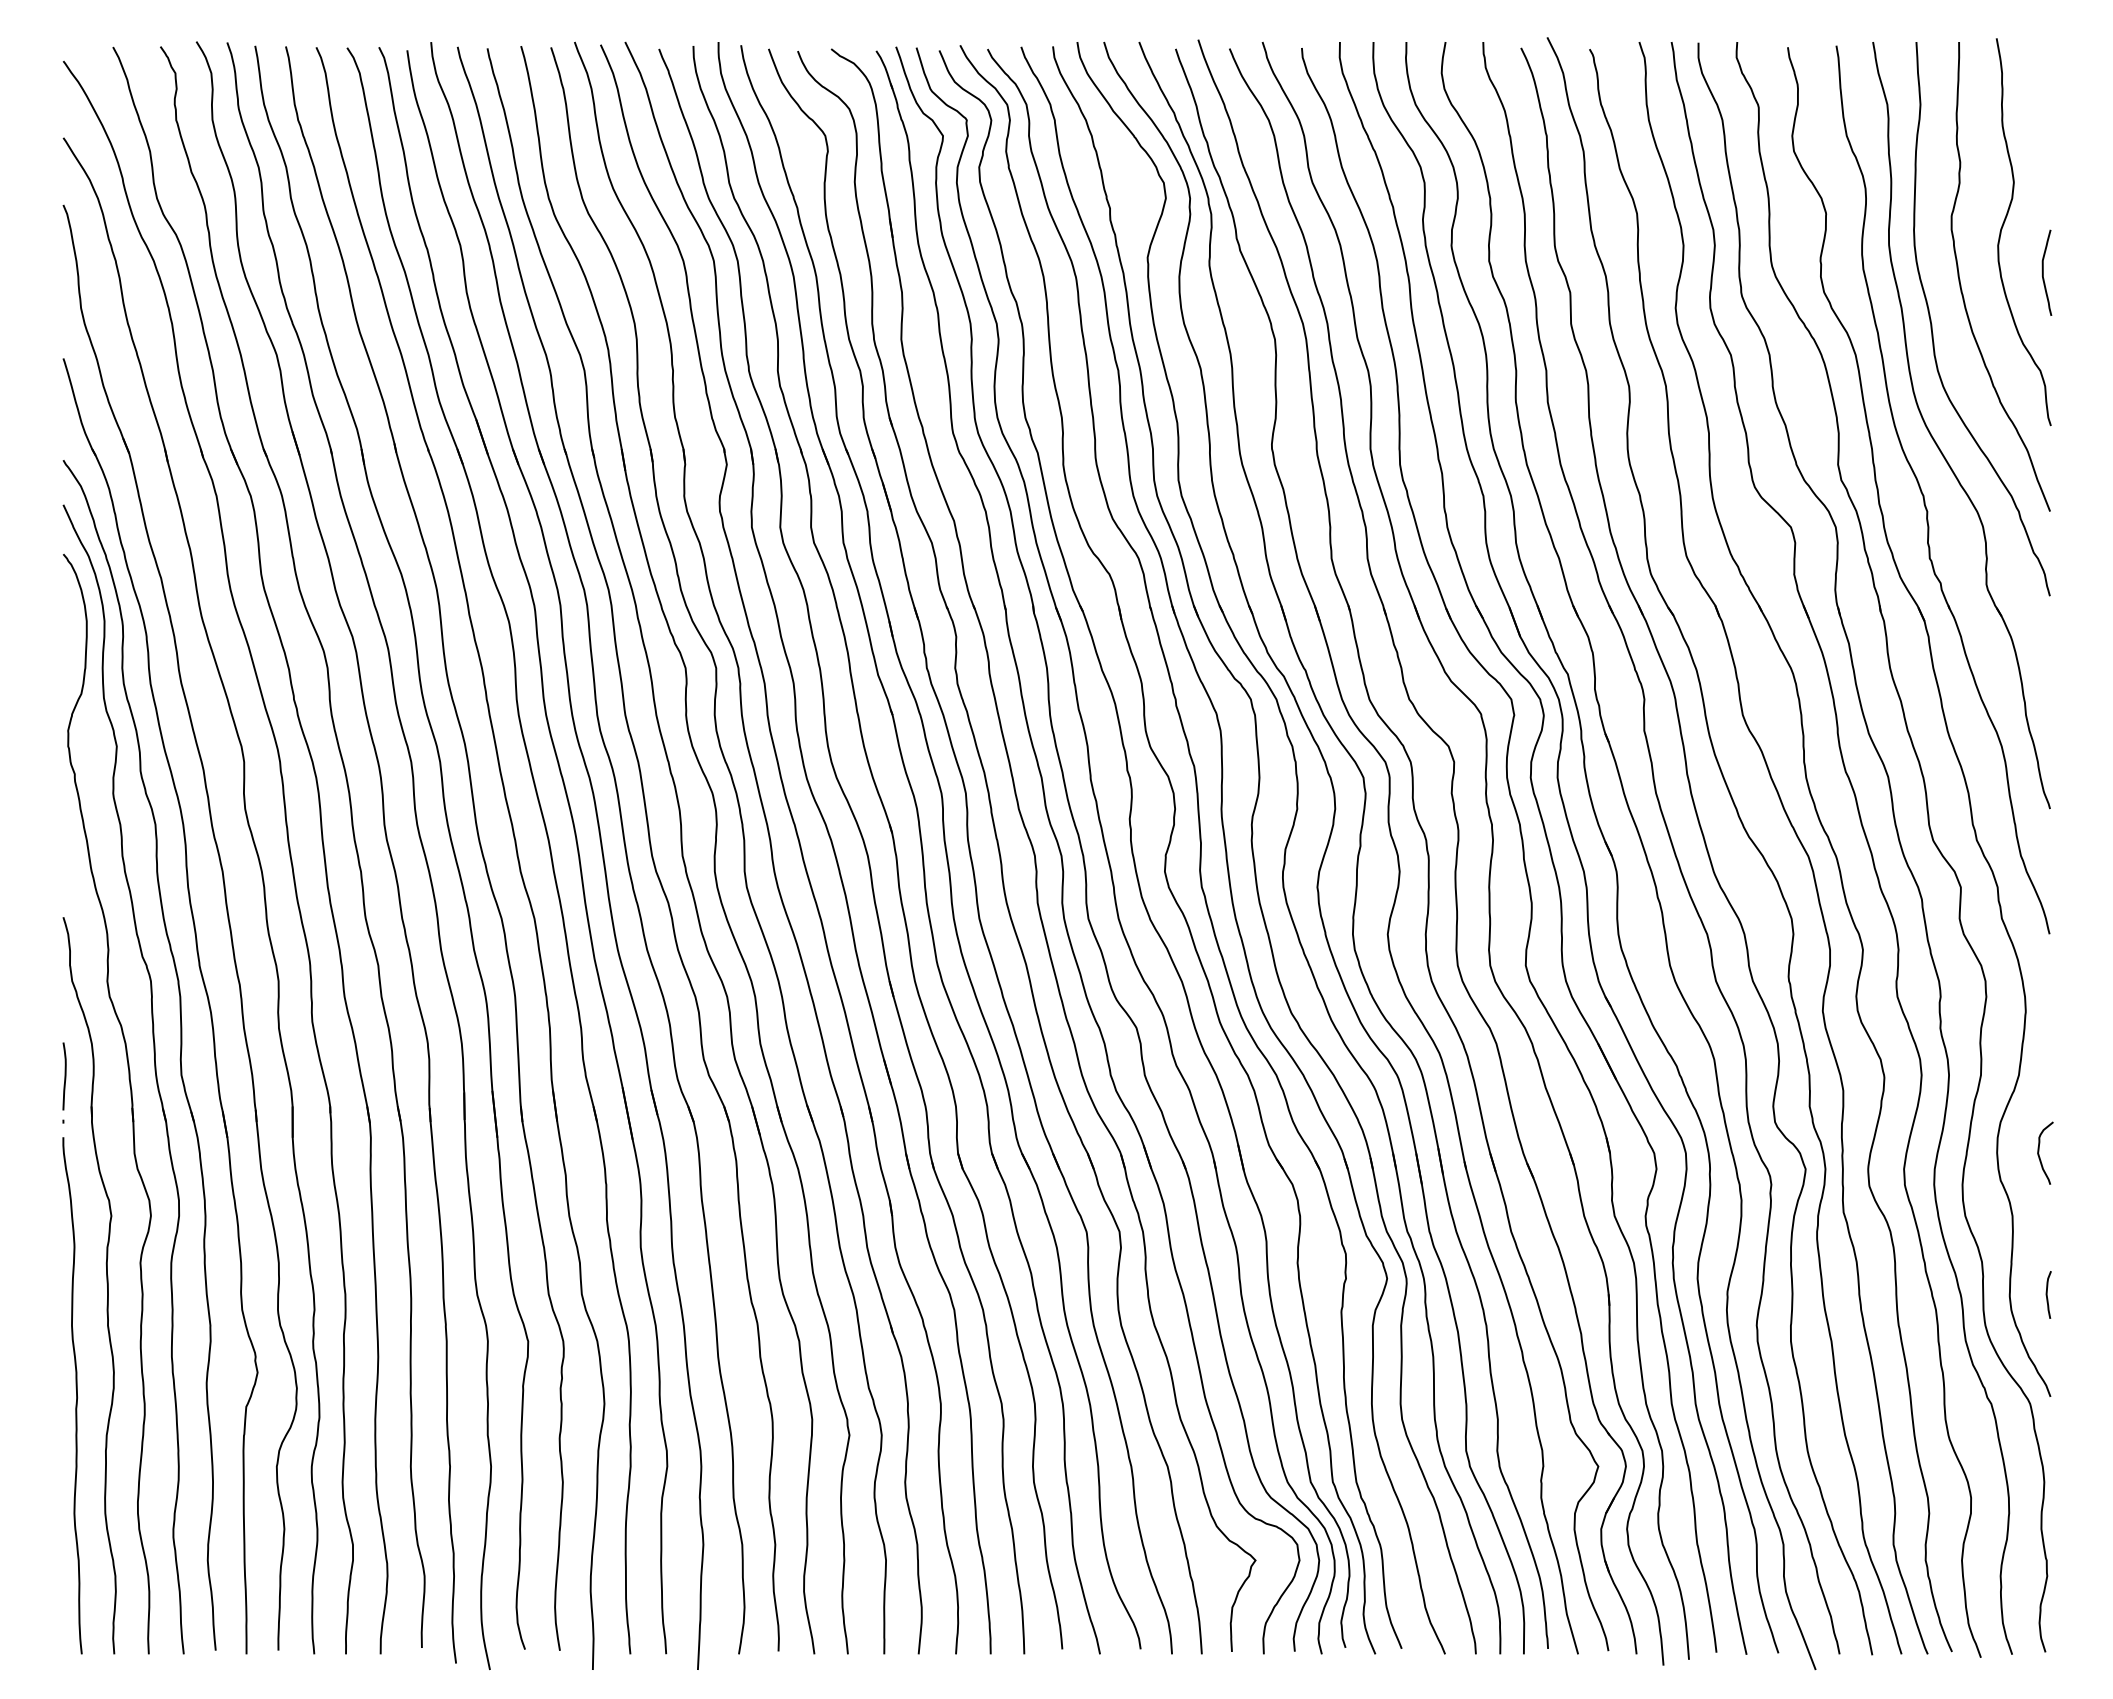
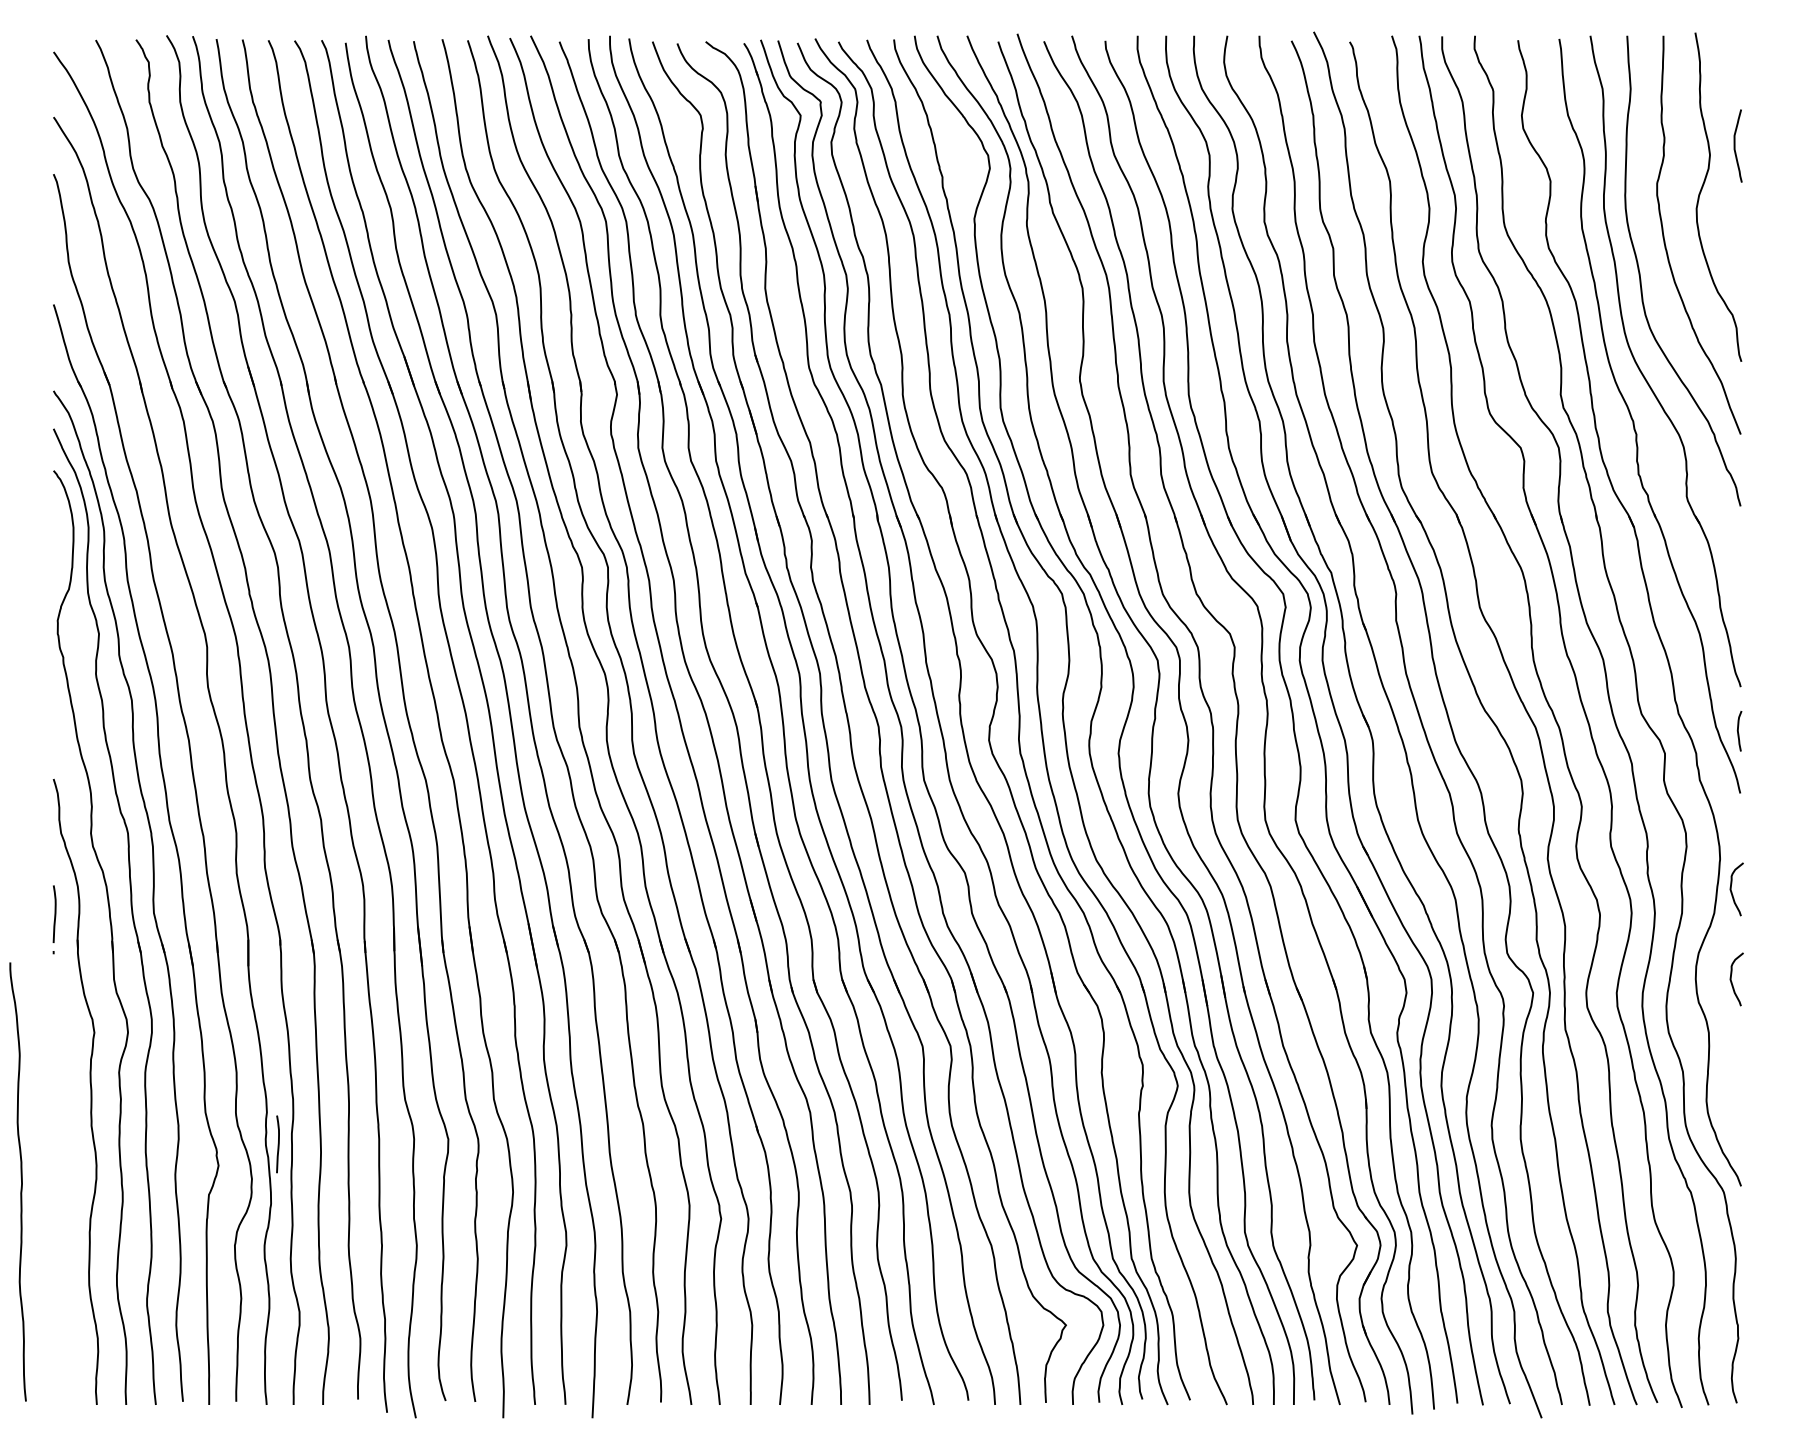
curve: (2043, 272) -> (1735, 145), moved
curve: (2039, 1046) -> (1731, 888), added
curve: (2047, 1294) -> (1738, 730), moved
curve: (327, 1347) -> (277, 1144), added
curve: (76, 1395) -> (21, 1181), moved

